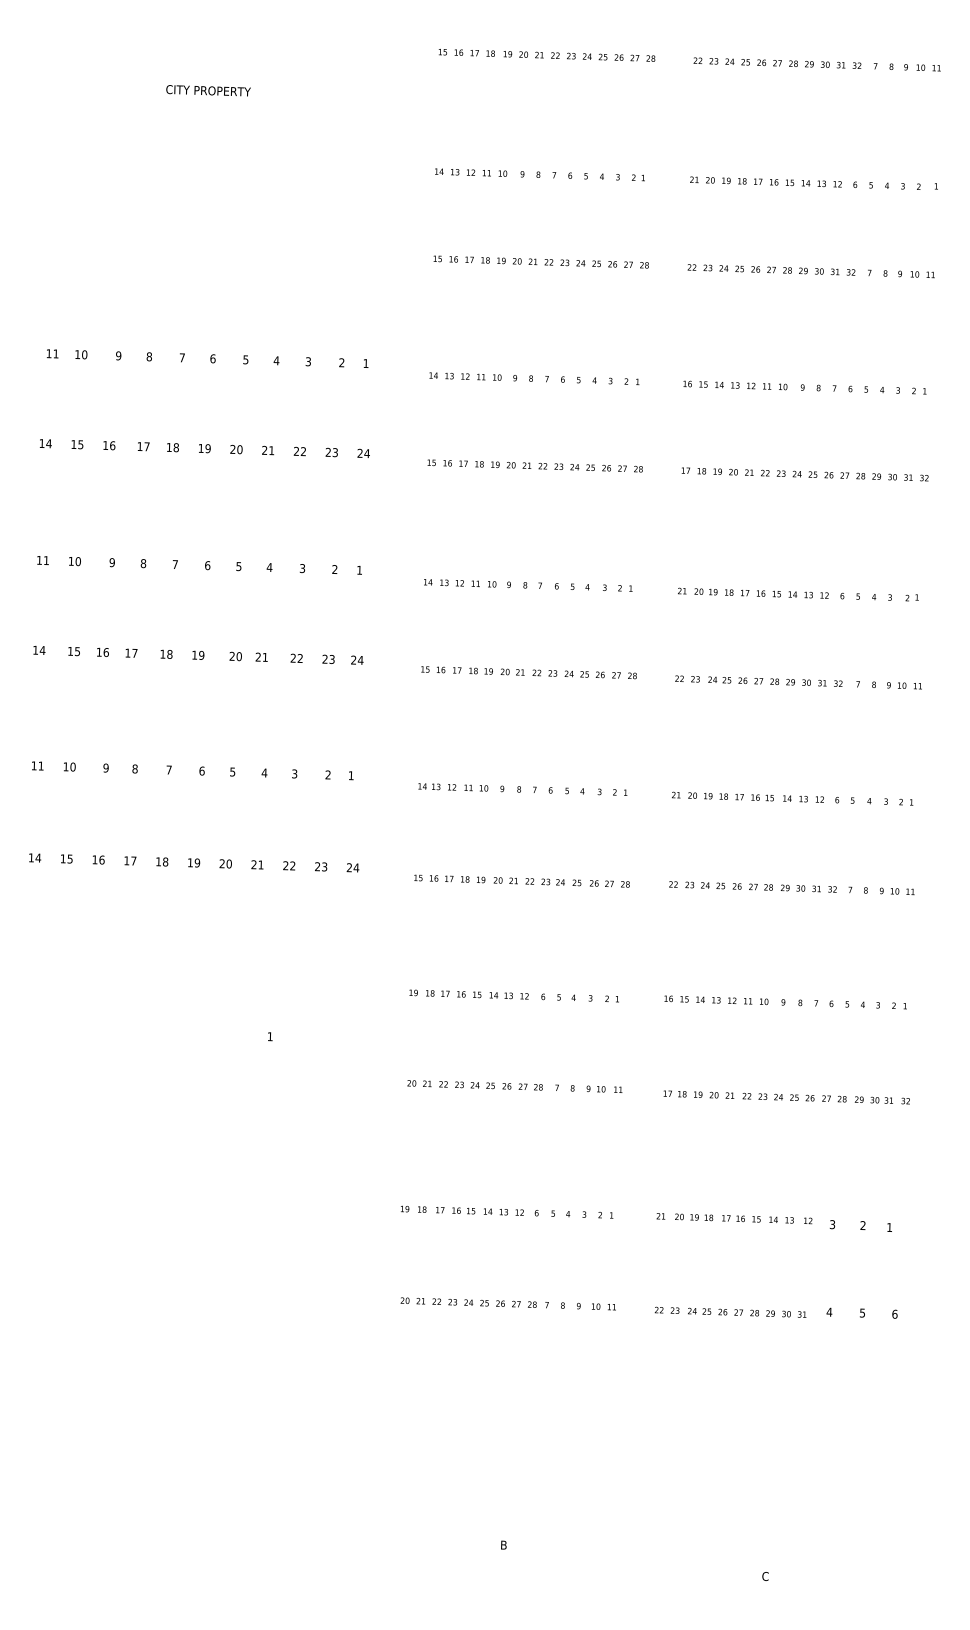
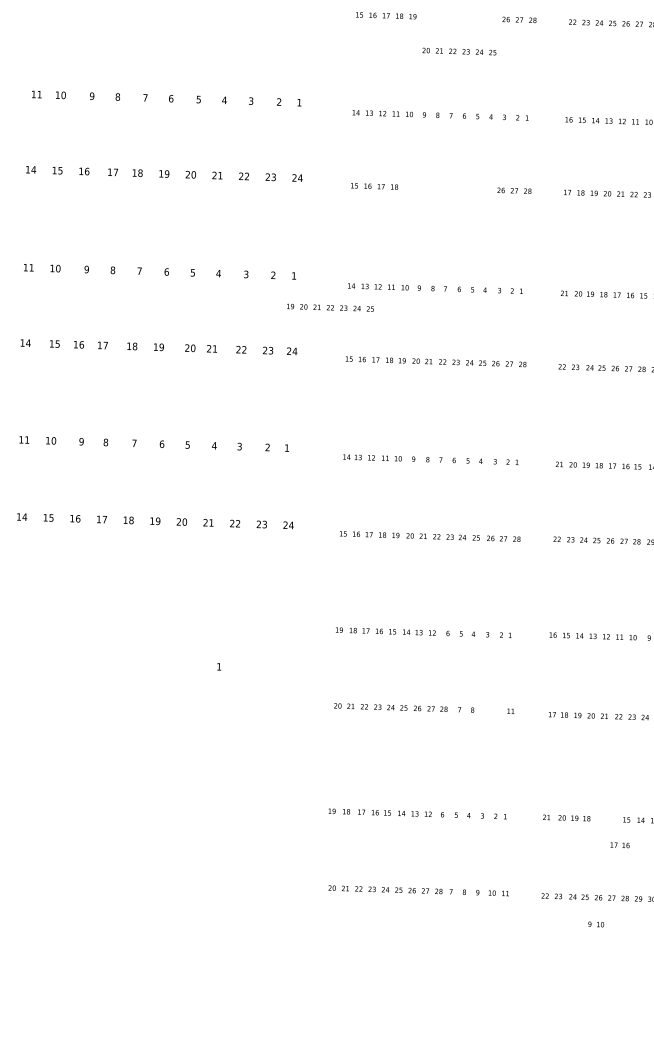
text: (556, 262) -> (459, 51), moved
text: (542, 465) -> (330, 307), moved
text: (595, 1088) -> (595, 923), moved
text: (733, 1218) -> (620, 845), moved

